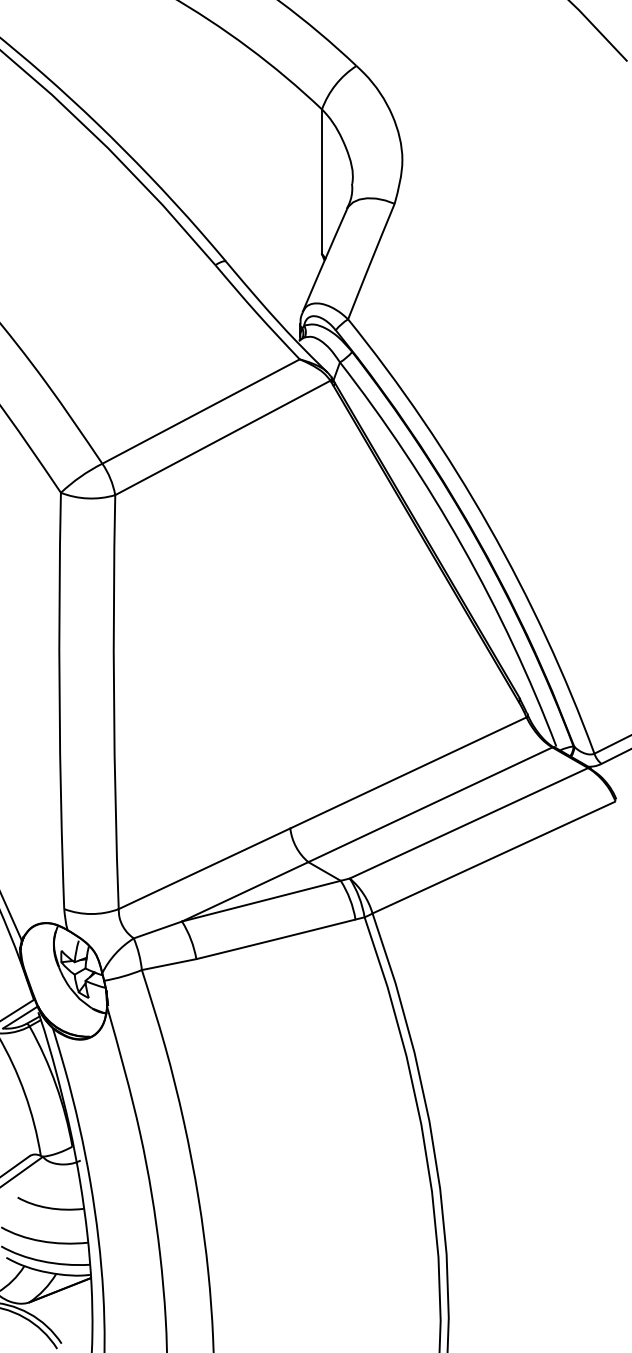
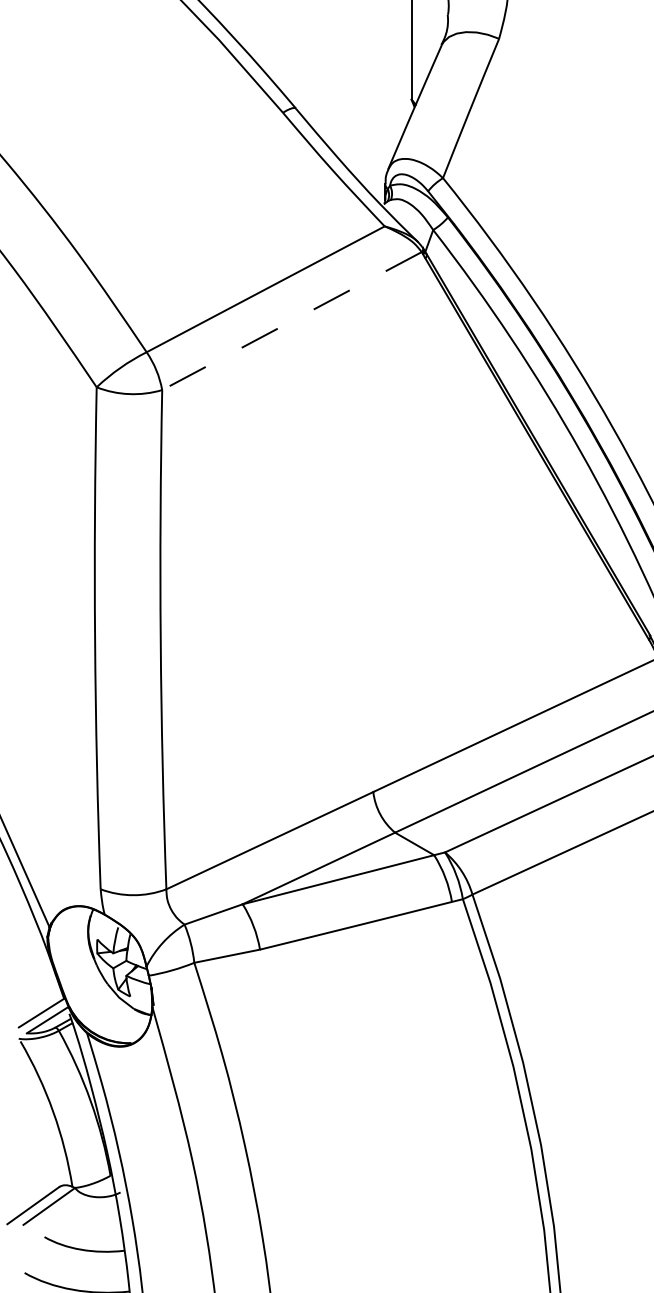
line: (222, 437) -> (291, 320), solid -> dashed

